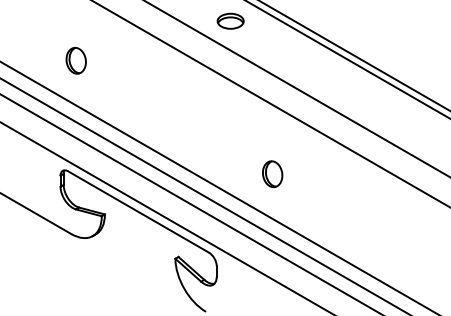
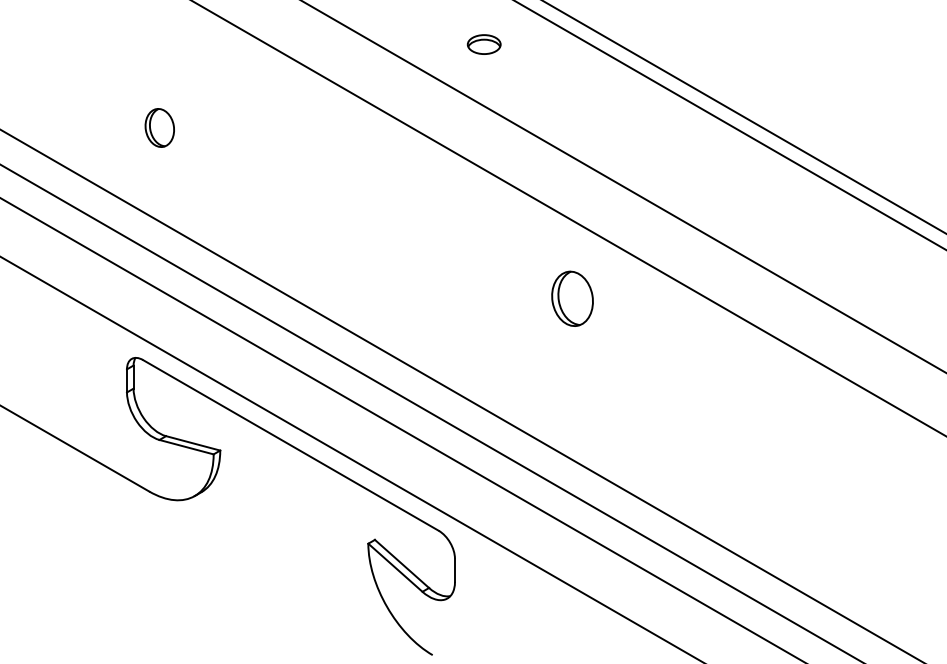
part: (230, 20) -> (484, 43), size x0.6
part: (75, 60) -> (158, 127), size x0.7
part: (272, 174) -> (572, 299), moved

